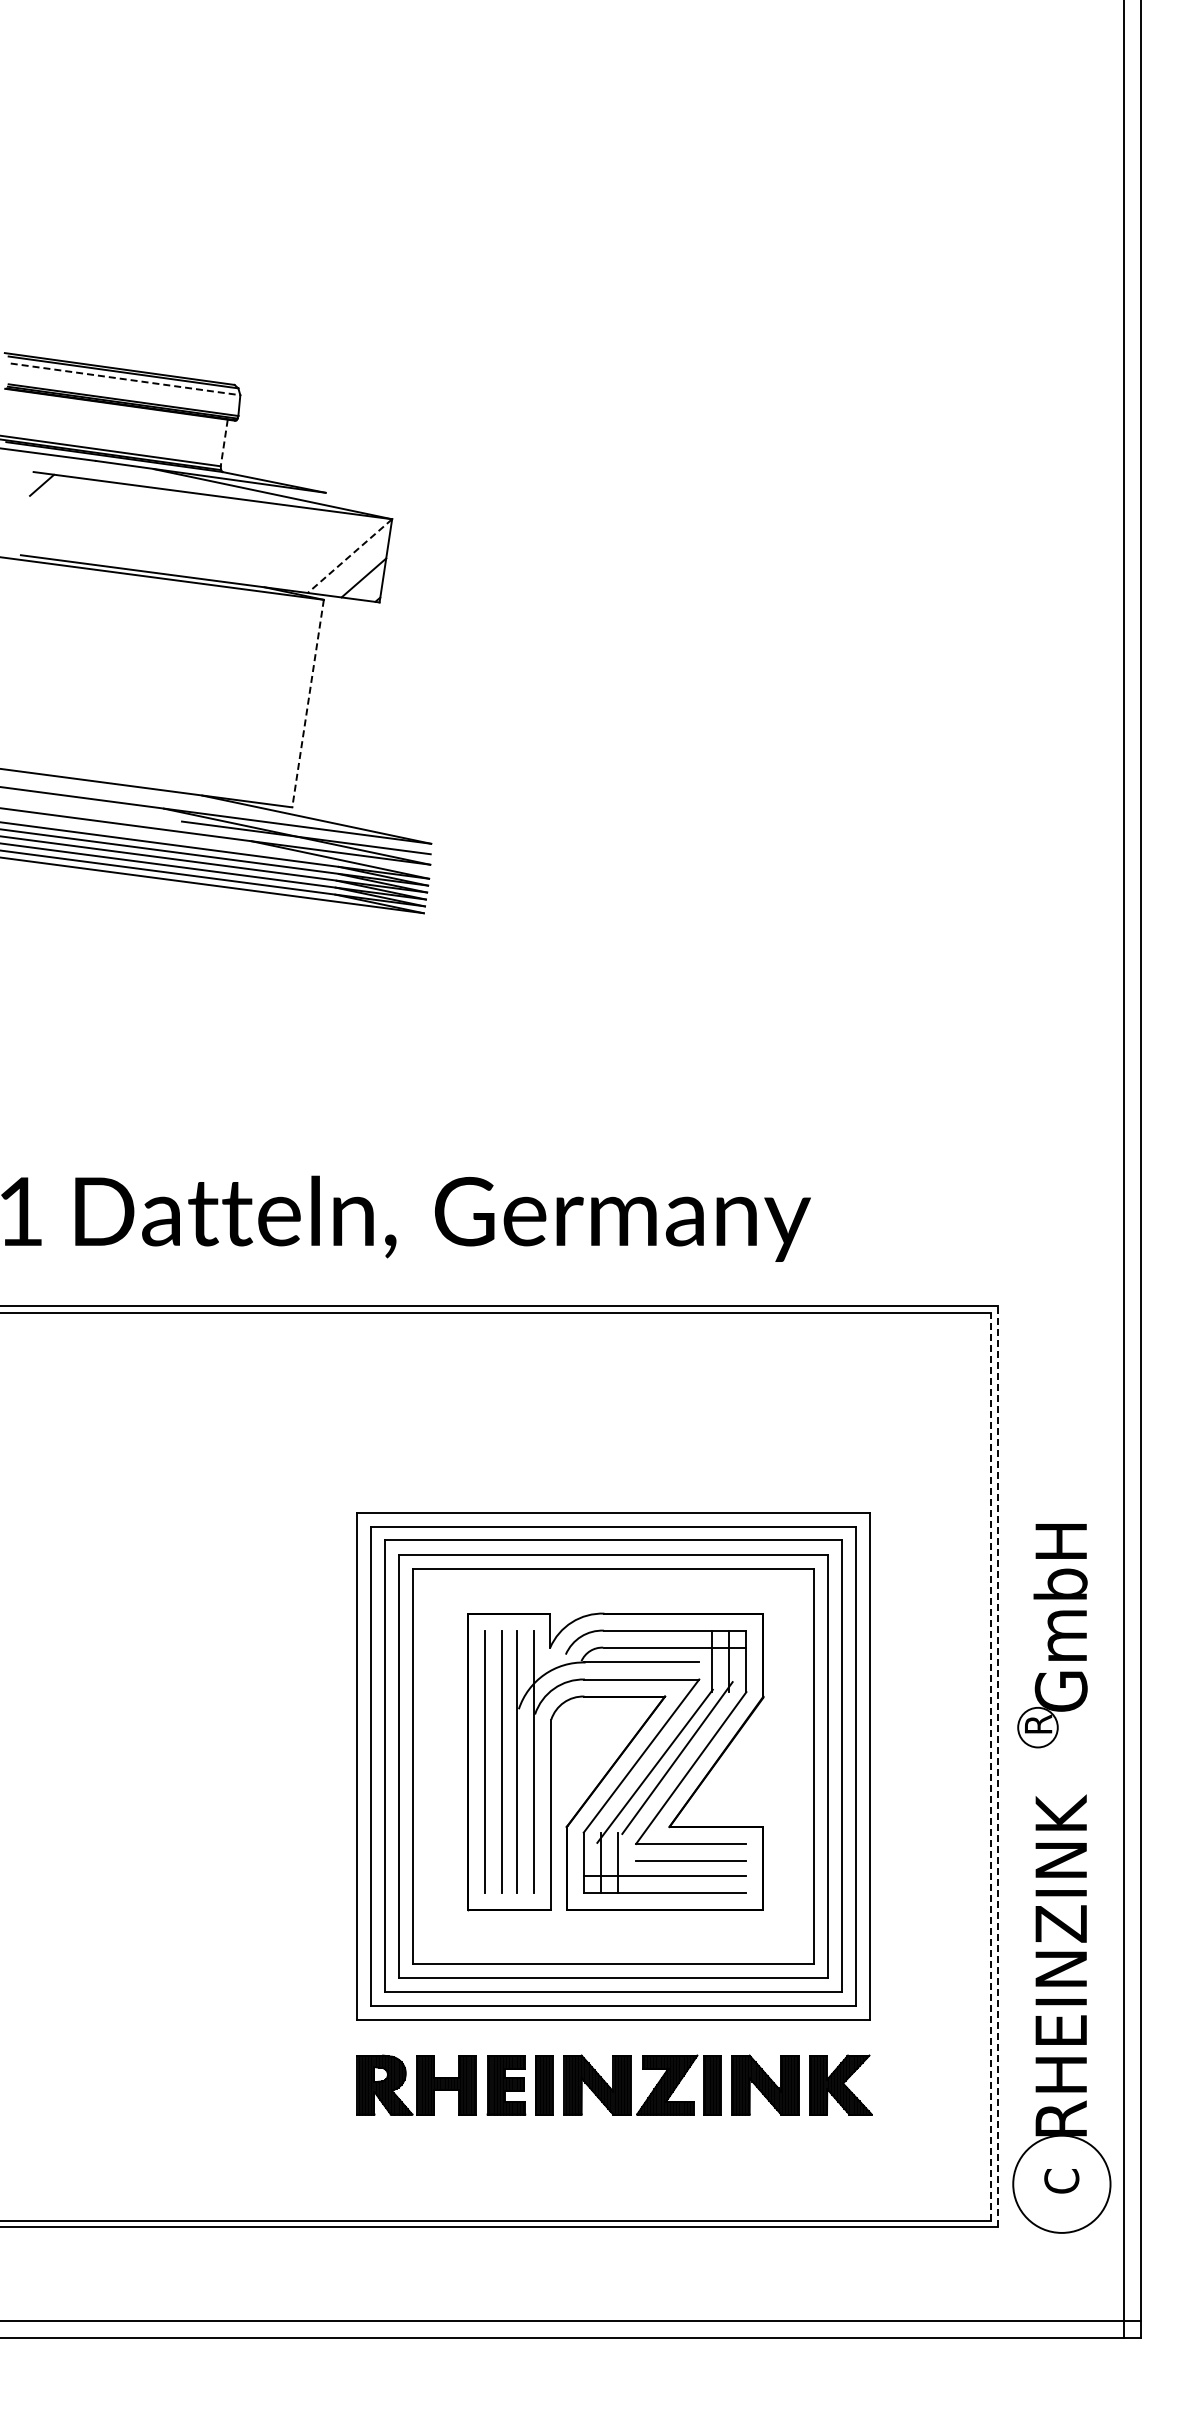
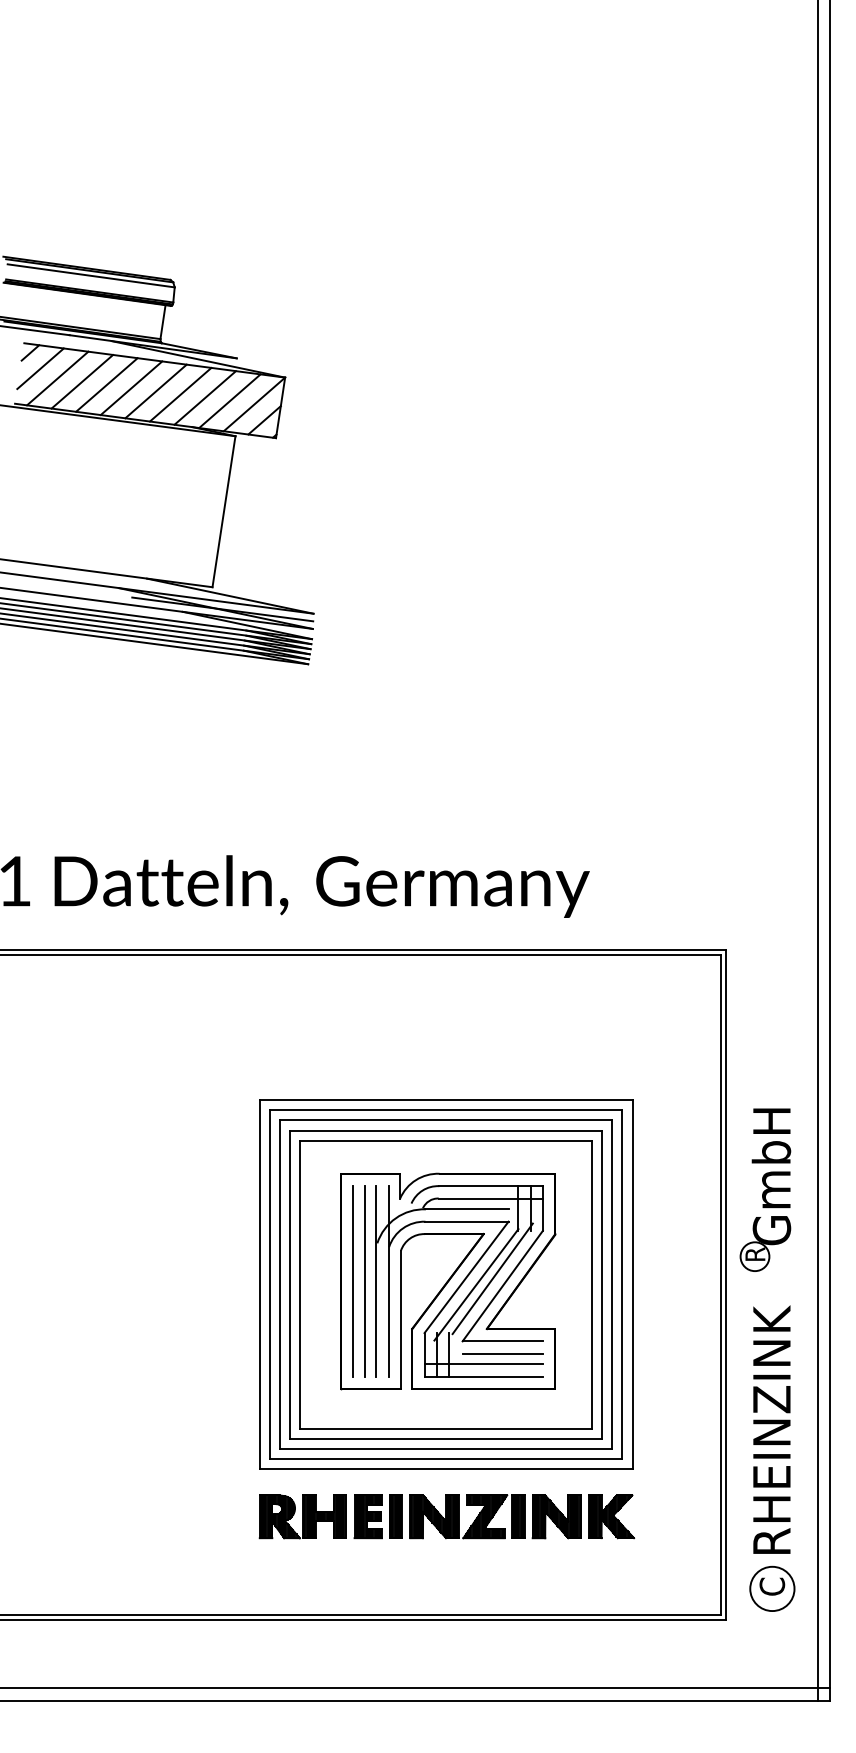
line: (125, 379) -> (91, 275), dashed -> solid
line: (224, 443) -> (163, 322), dashed -> solid
line: (55, 506) -> (40, 368), added
line: (79, 520) -> (57, 378), added
line: (113, 524) -> (82, 381), added
line: (146, 529) -> (106, 385), added
line: (180, 533) -> (131, 387), added
line: (214, 538) -> (155, 391), added
line: (248, 542) -> (180, 394), added
line: (282, 546) -> (205, 397), added
line: (316, 551) -> (230, 401), added
line: (349, 556) -> (254, 404), dashed -> solid
line: (308, 703) -> (224, 511), dashed -> solid
line: (991, 1766) -> (721, 1284), dashed -> solid
line: (998, 1766) -> (726, 1284), dashed -> solid
circle: (1061, 2183) -> (772, 1588), size x0.62

